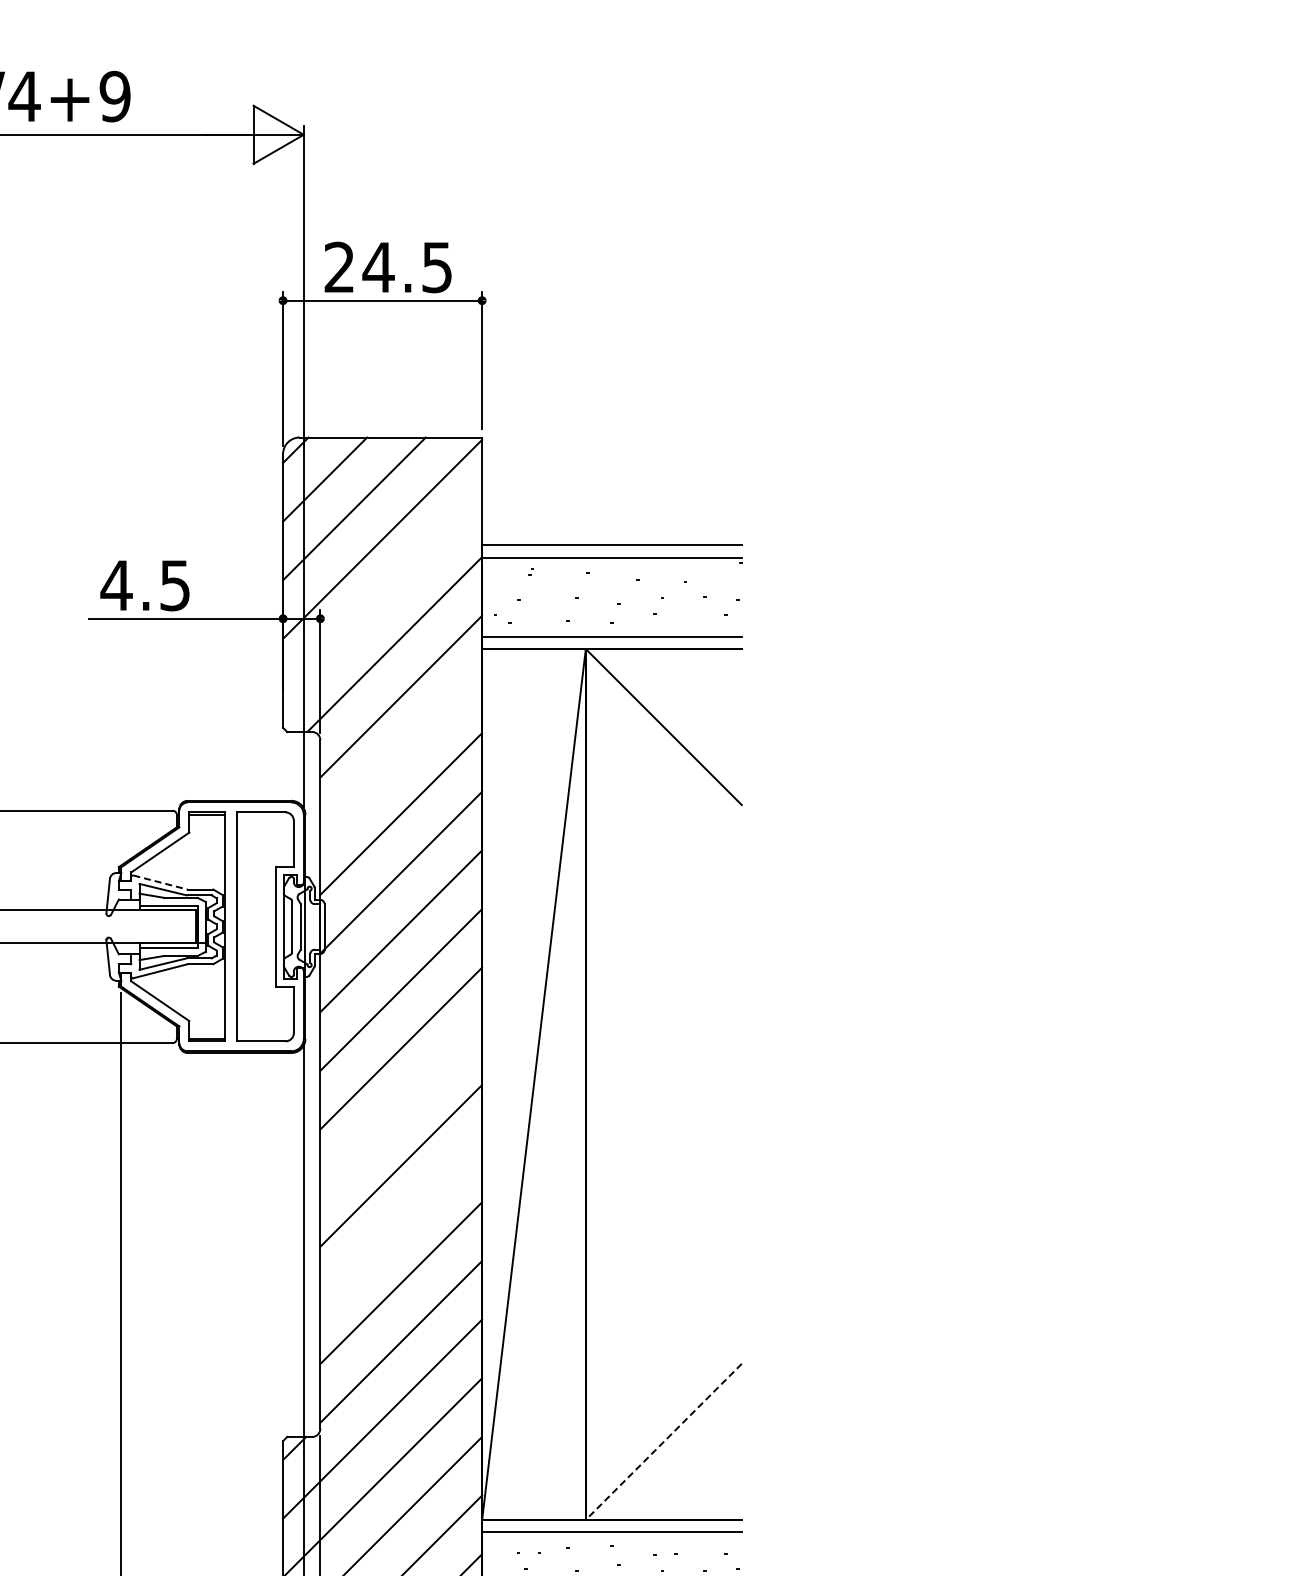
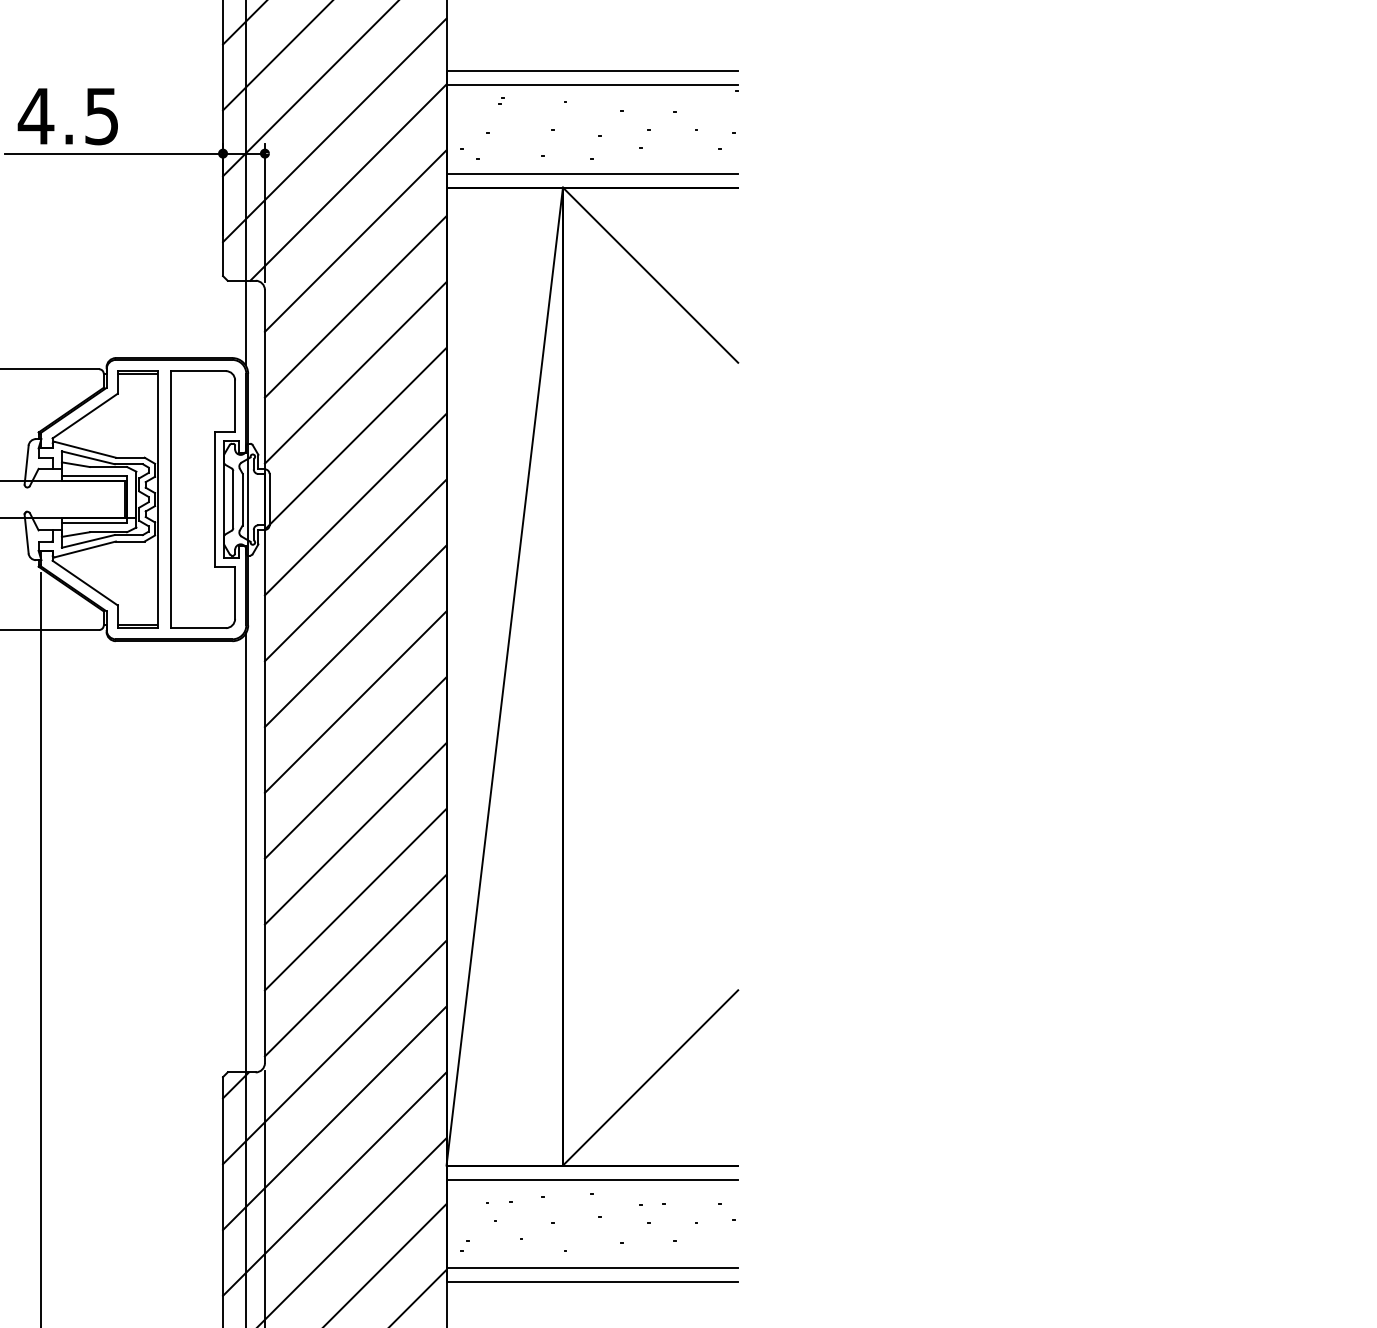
line: (382, 597) -> (334, 129), added
line: (401, 755) -> (356, 307), added
line: (161, 882) -> (86, 449), dashed -> solid
line: (401, 1107) -> (356, 702), added
line: (401, 1224) -> (356, 833), added
line: (663, 1442) -> (650, 1078), dashed -> solid

